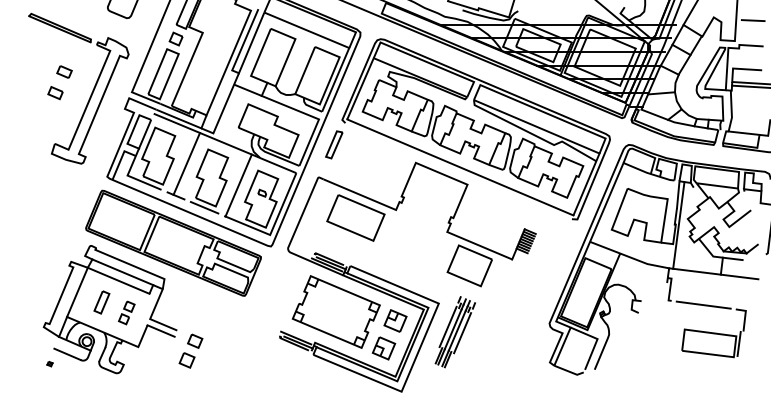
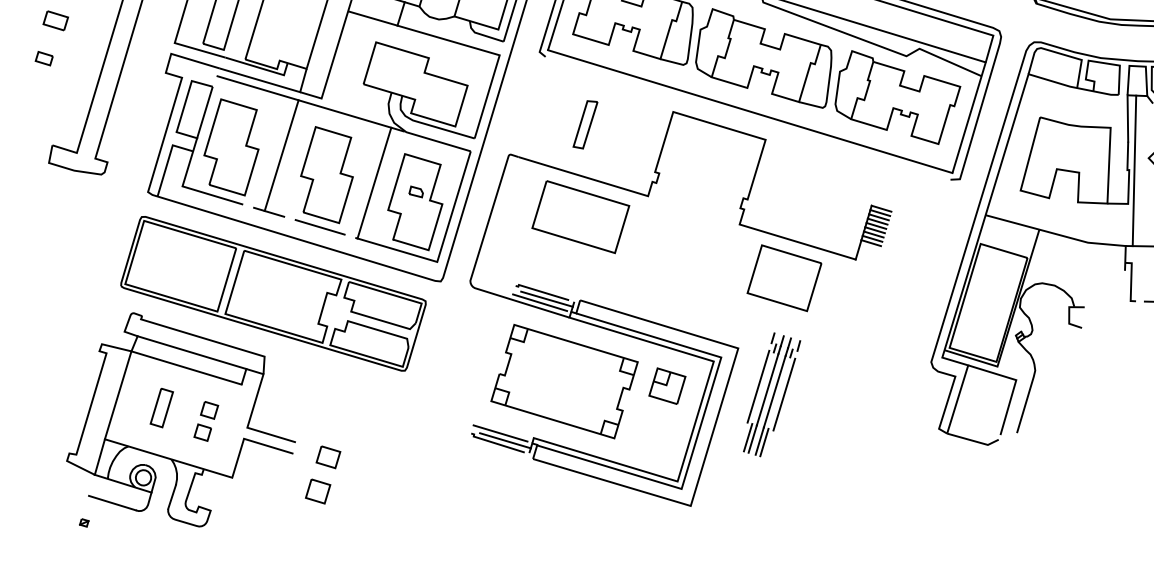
part: (55, 93) -> (44, 59), size x0.7
part: (334, 144) -> (585, 124), moved
part: (383, 348) -> (651, 435), removed

